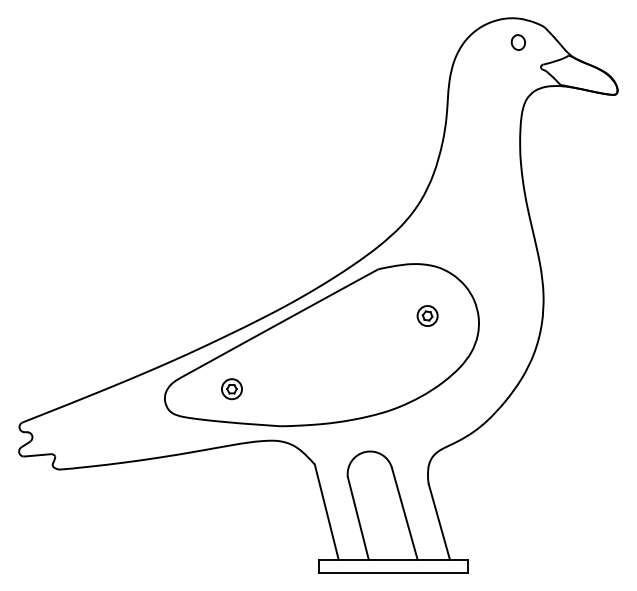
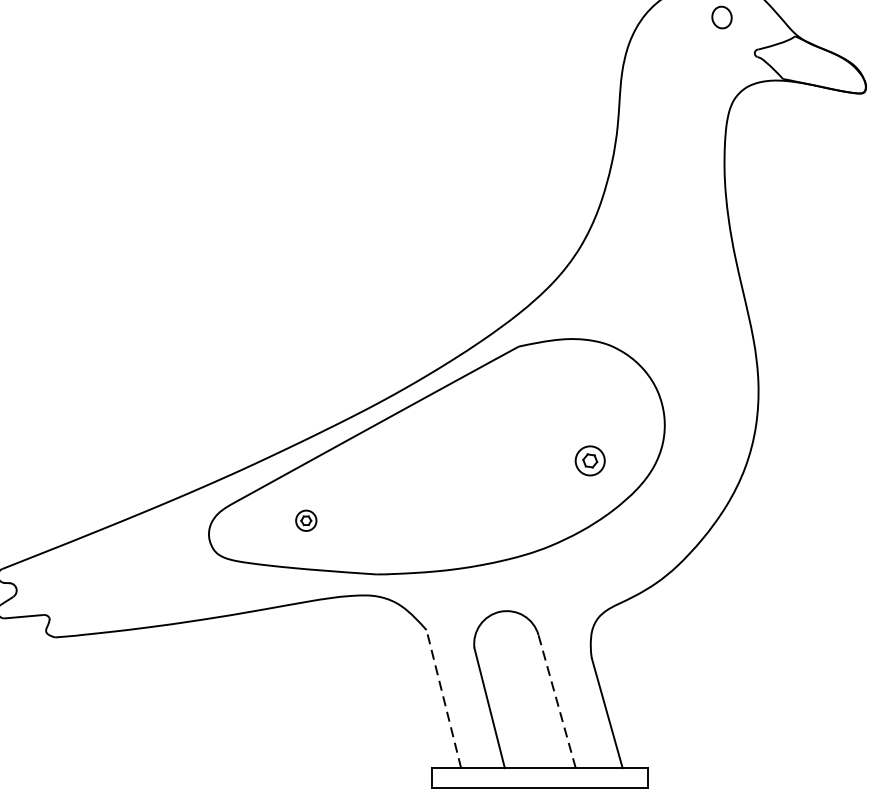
part: (427, 315) -> (590, 460), moved
part: (231, 389) -> (305, 521), size x0.7
line: (326, 511) -> (443, 698), solid -> dashed
line: (404, 513) -> (556, 701), solid -> dashed

